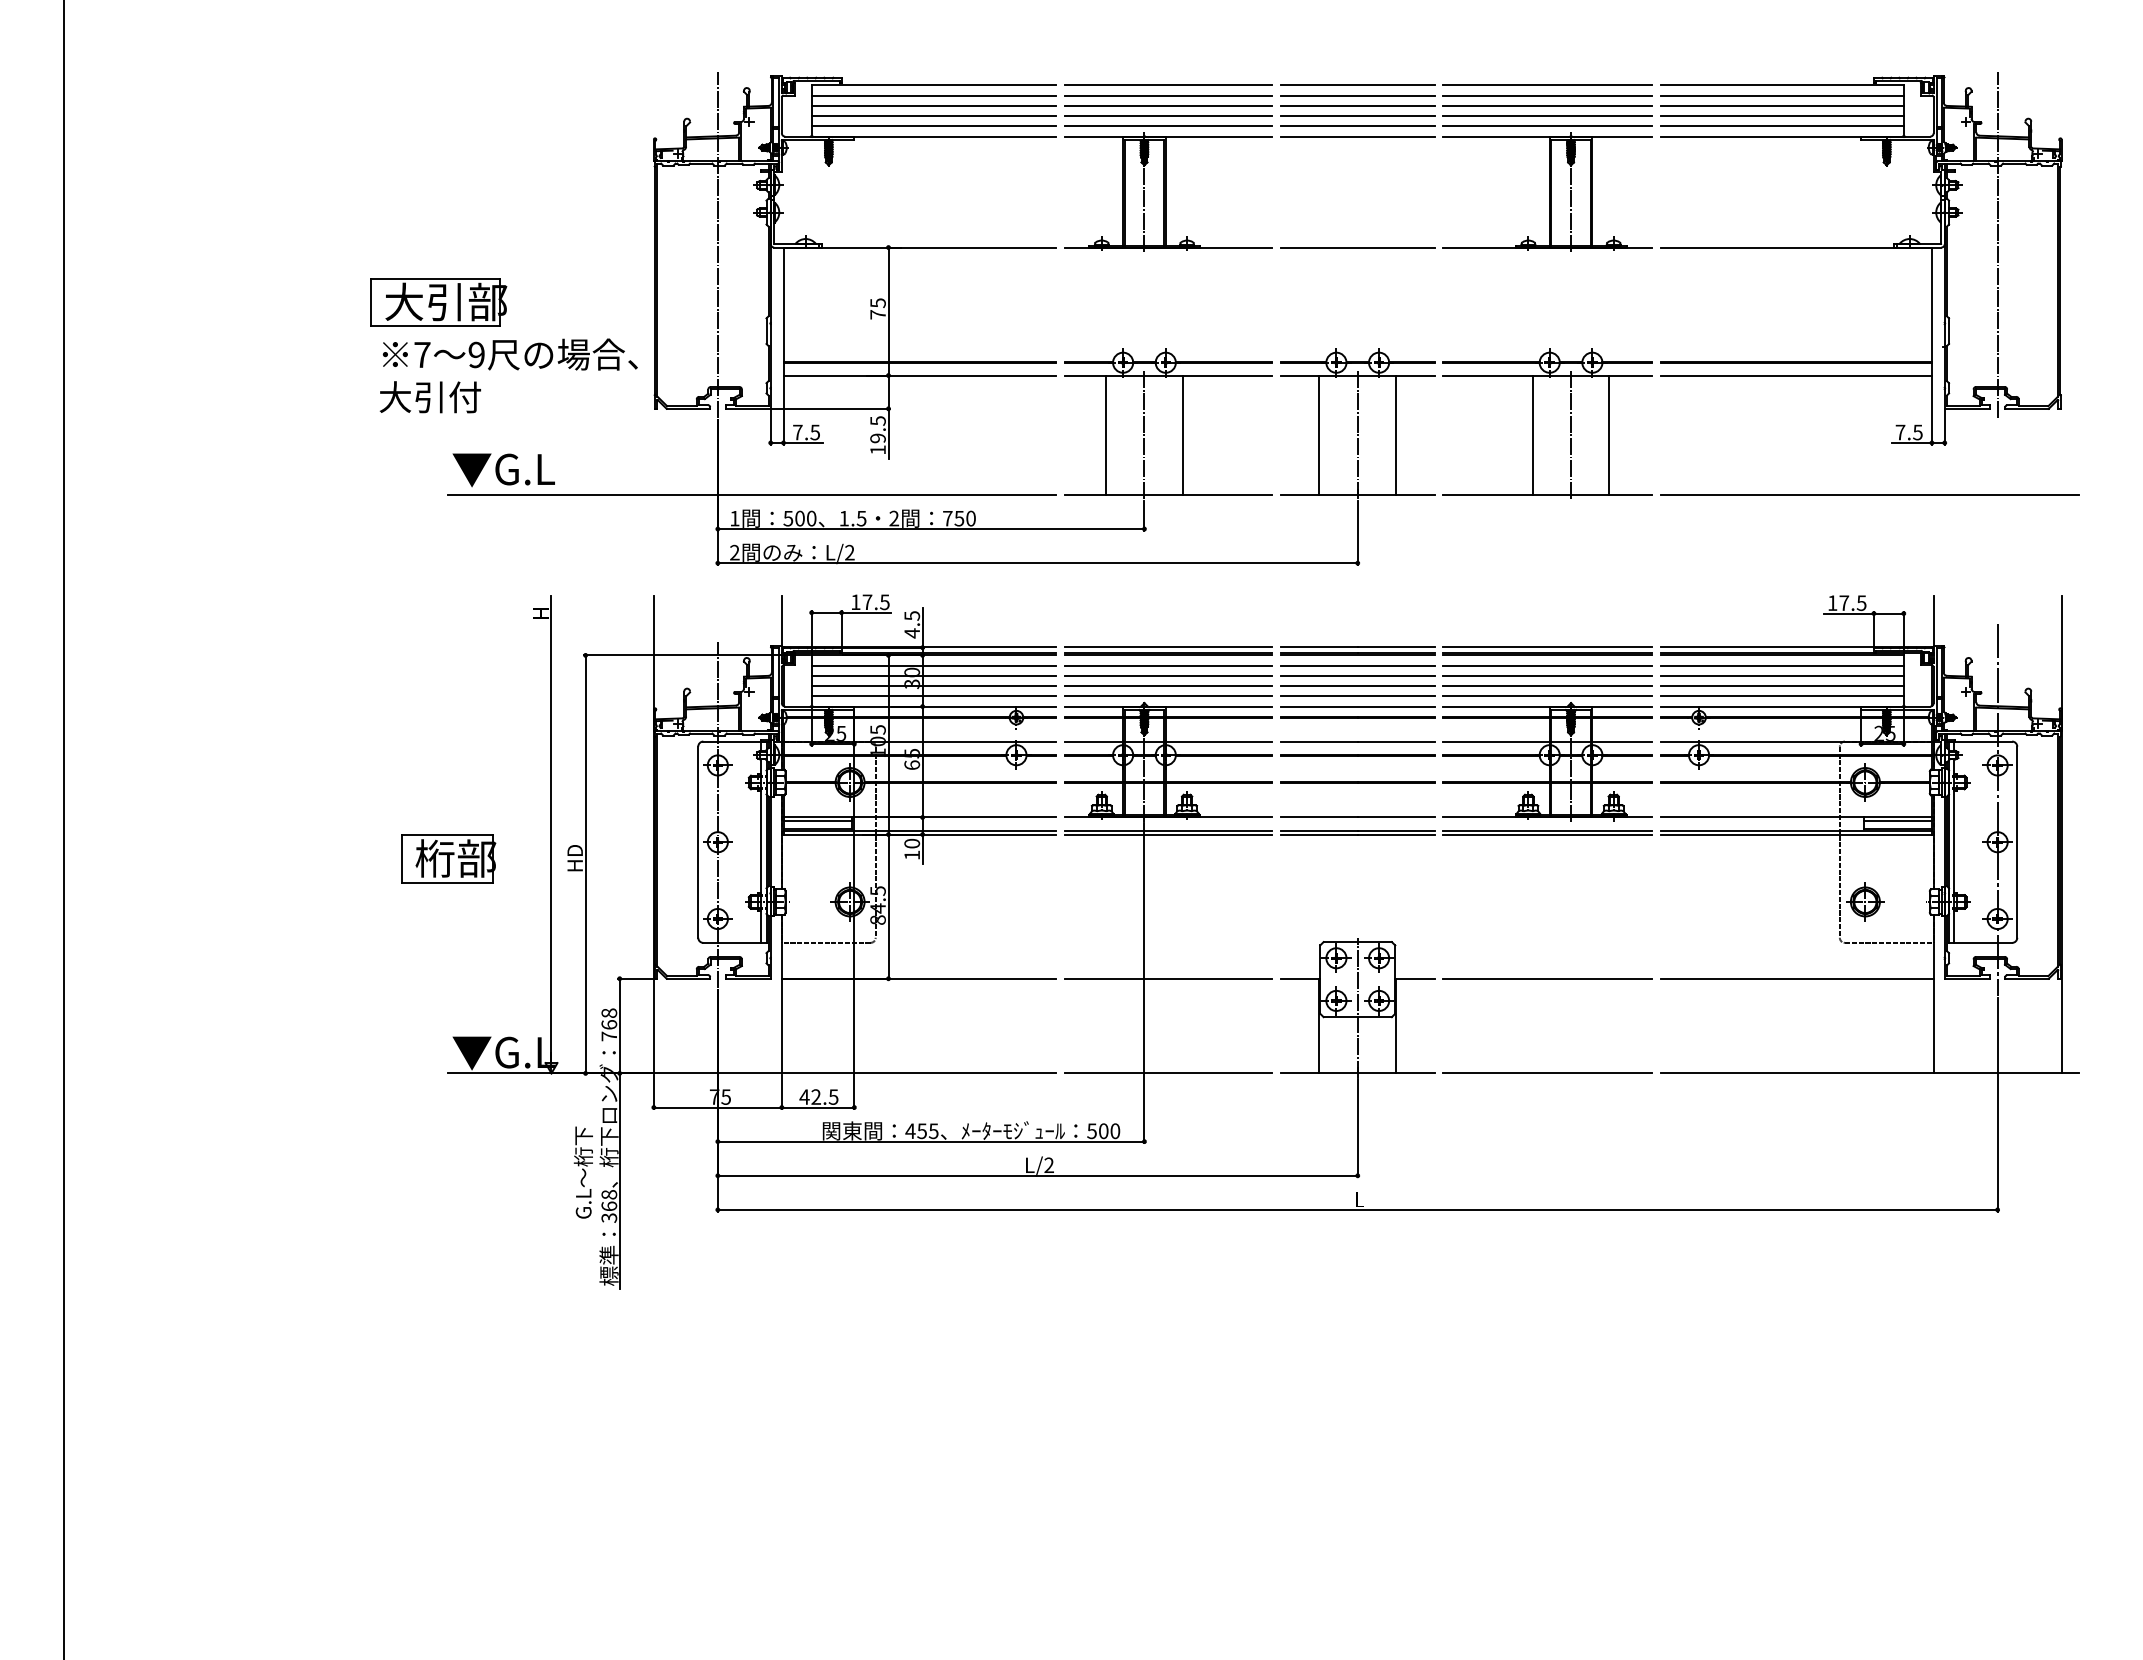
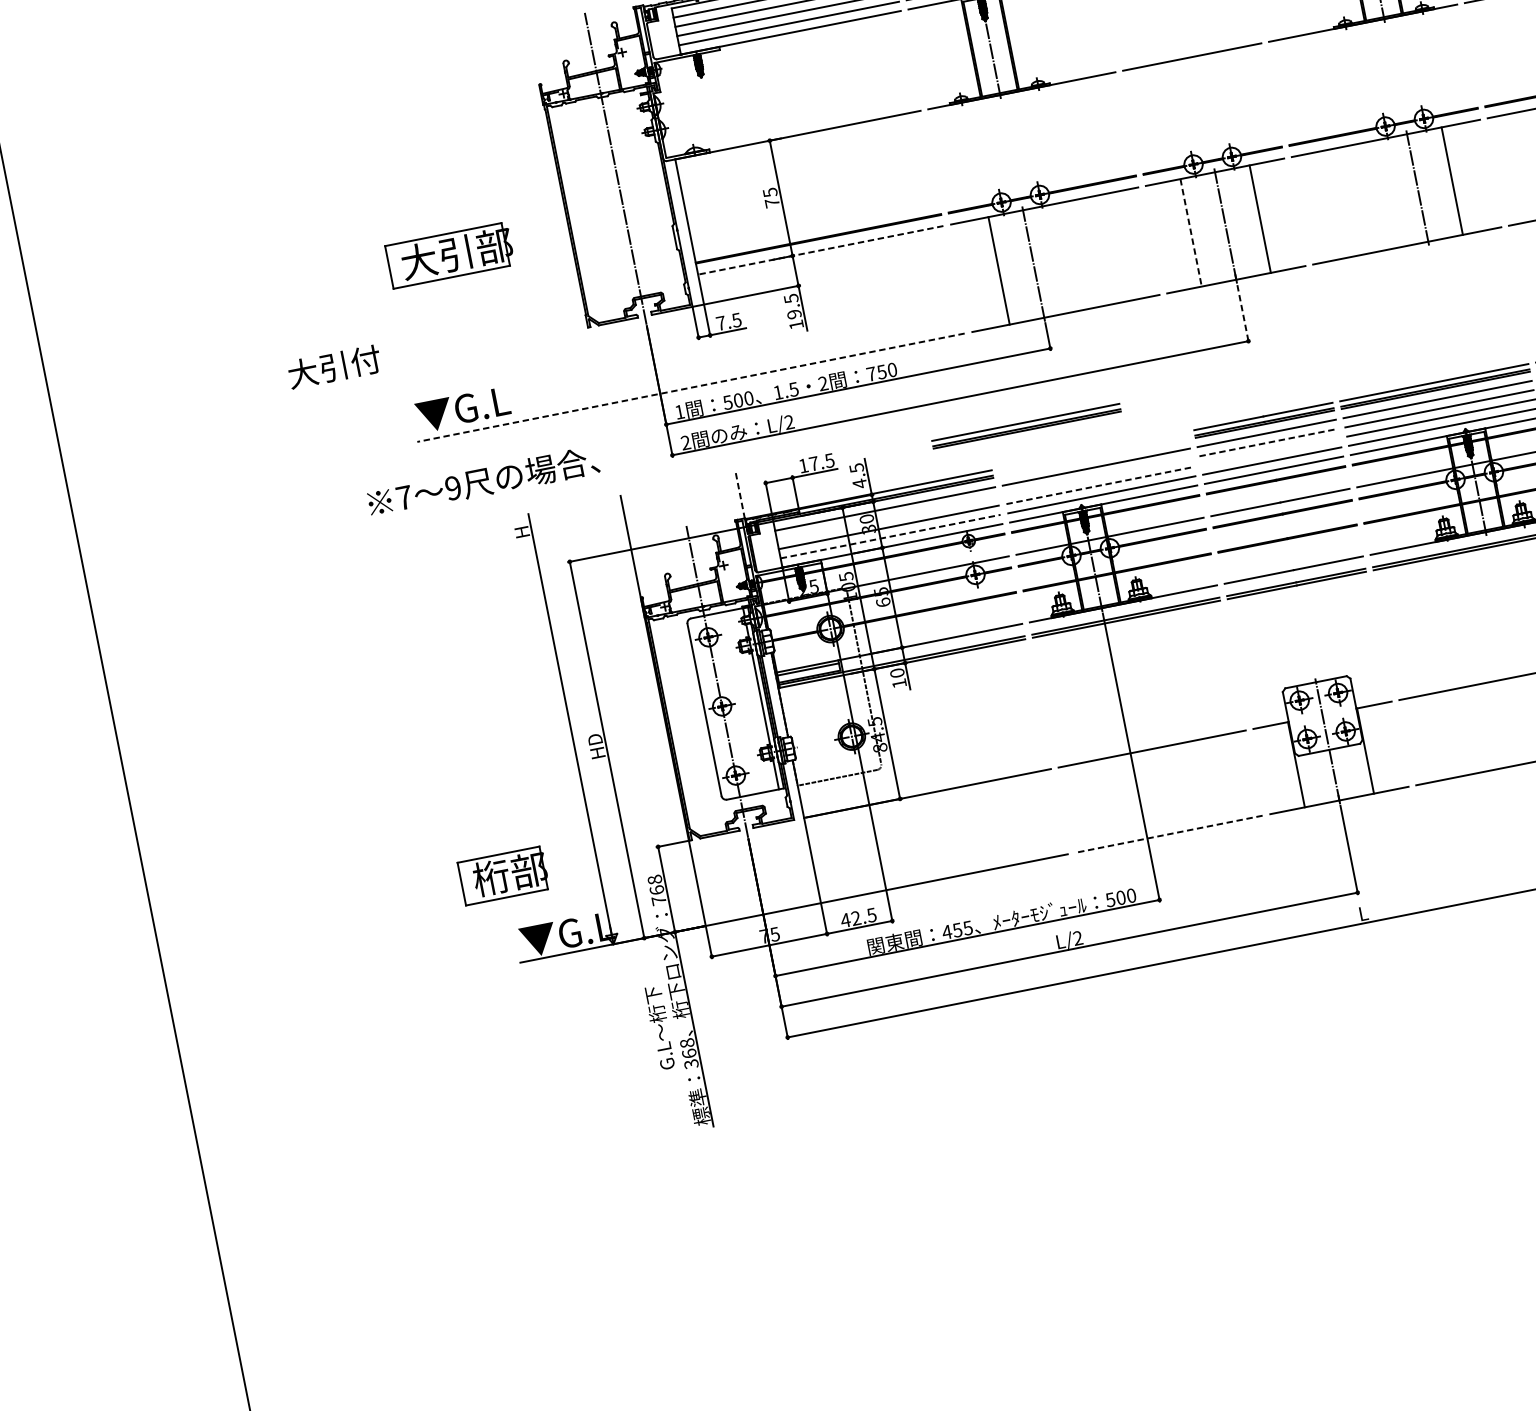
part: (438, 302) -> (450, 255), moved
text: (509, 354) -> (482, 481), moved
line: (919, 375) -> (820, 250), solid -> dashed
text: (429, 397) -> (333, 367), moved
line: (1182, 434) -> (1067, 256), removed
line: (1532, 434) -> (1382, 194), removed
line: (1319, 435) -> (1191, 233), solid -> dashed
line: (751, 494) -> (690, 387), solid -> dashed
line: (1357, 532) -> (1242, 313), solid -> dashed
line: (781, 621) -> (740, 496), solid -> dashed
part: (1168, 650) -> (1026, 425), moved
line: (933, 675) -> (886, 517), removed
line: (1168, 675) -> (1098, 476), removed
line: (1357, 675) -> (1268, 442), solid -> dashed
line: (1168, 686) -> (1100, 485), solid -> dashed
line: (1357, 686) -> (1270, 452), removed
line: (934, 696) -> (891, 536), solid -> dashed
part: (448, 858) -> (503, 875), moved
line: (1168, 1073) -> (1169, 834), solid -> dashed

